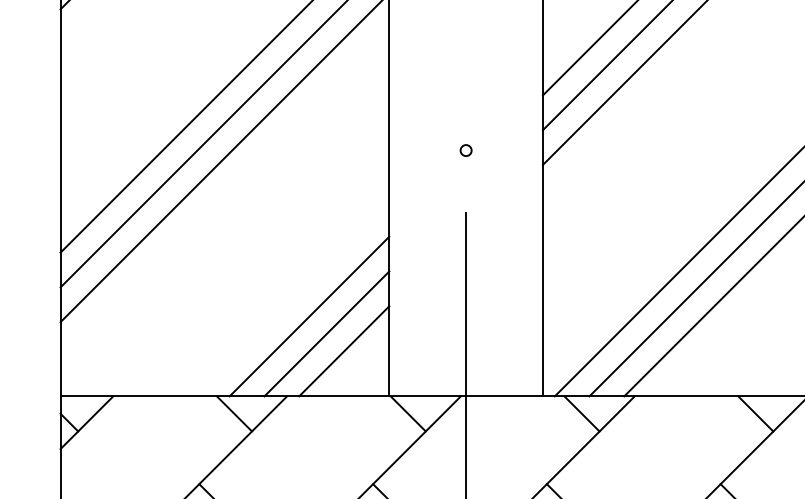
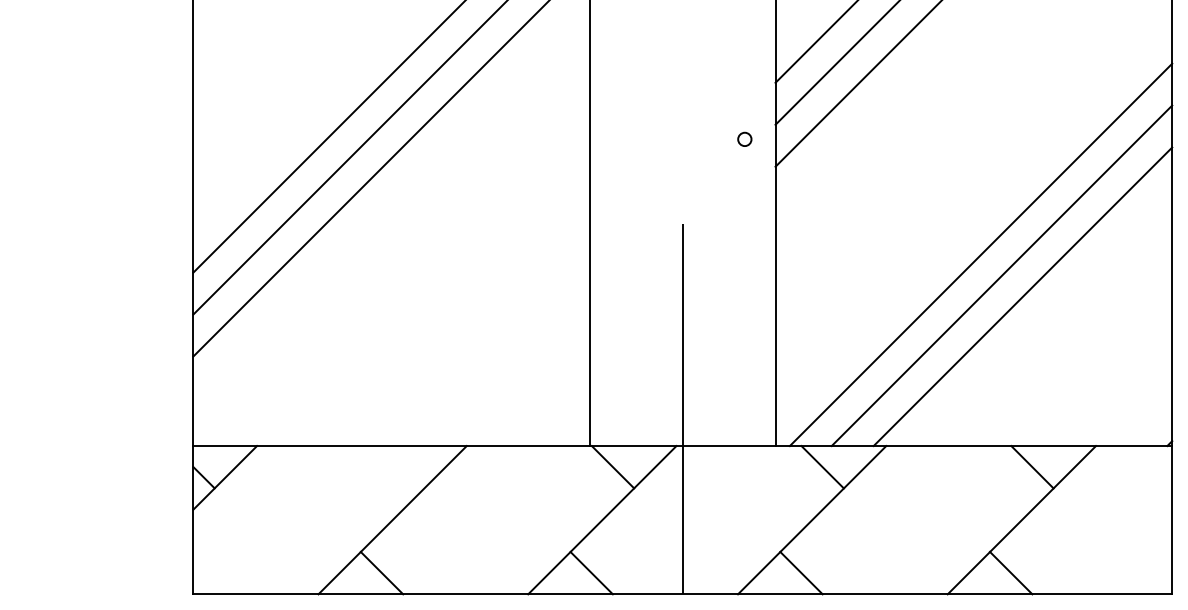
circle: (465, 149) -> (744, 138), moved
line: (309, 316) -> (493, 349), removed
line: (326, 333) -> (514, 370), removed
line: (344, 351) -> (535, 391), removed
line: (234, 414) -> (403, 467), removed

